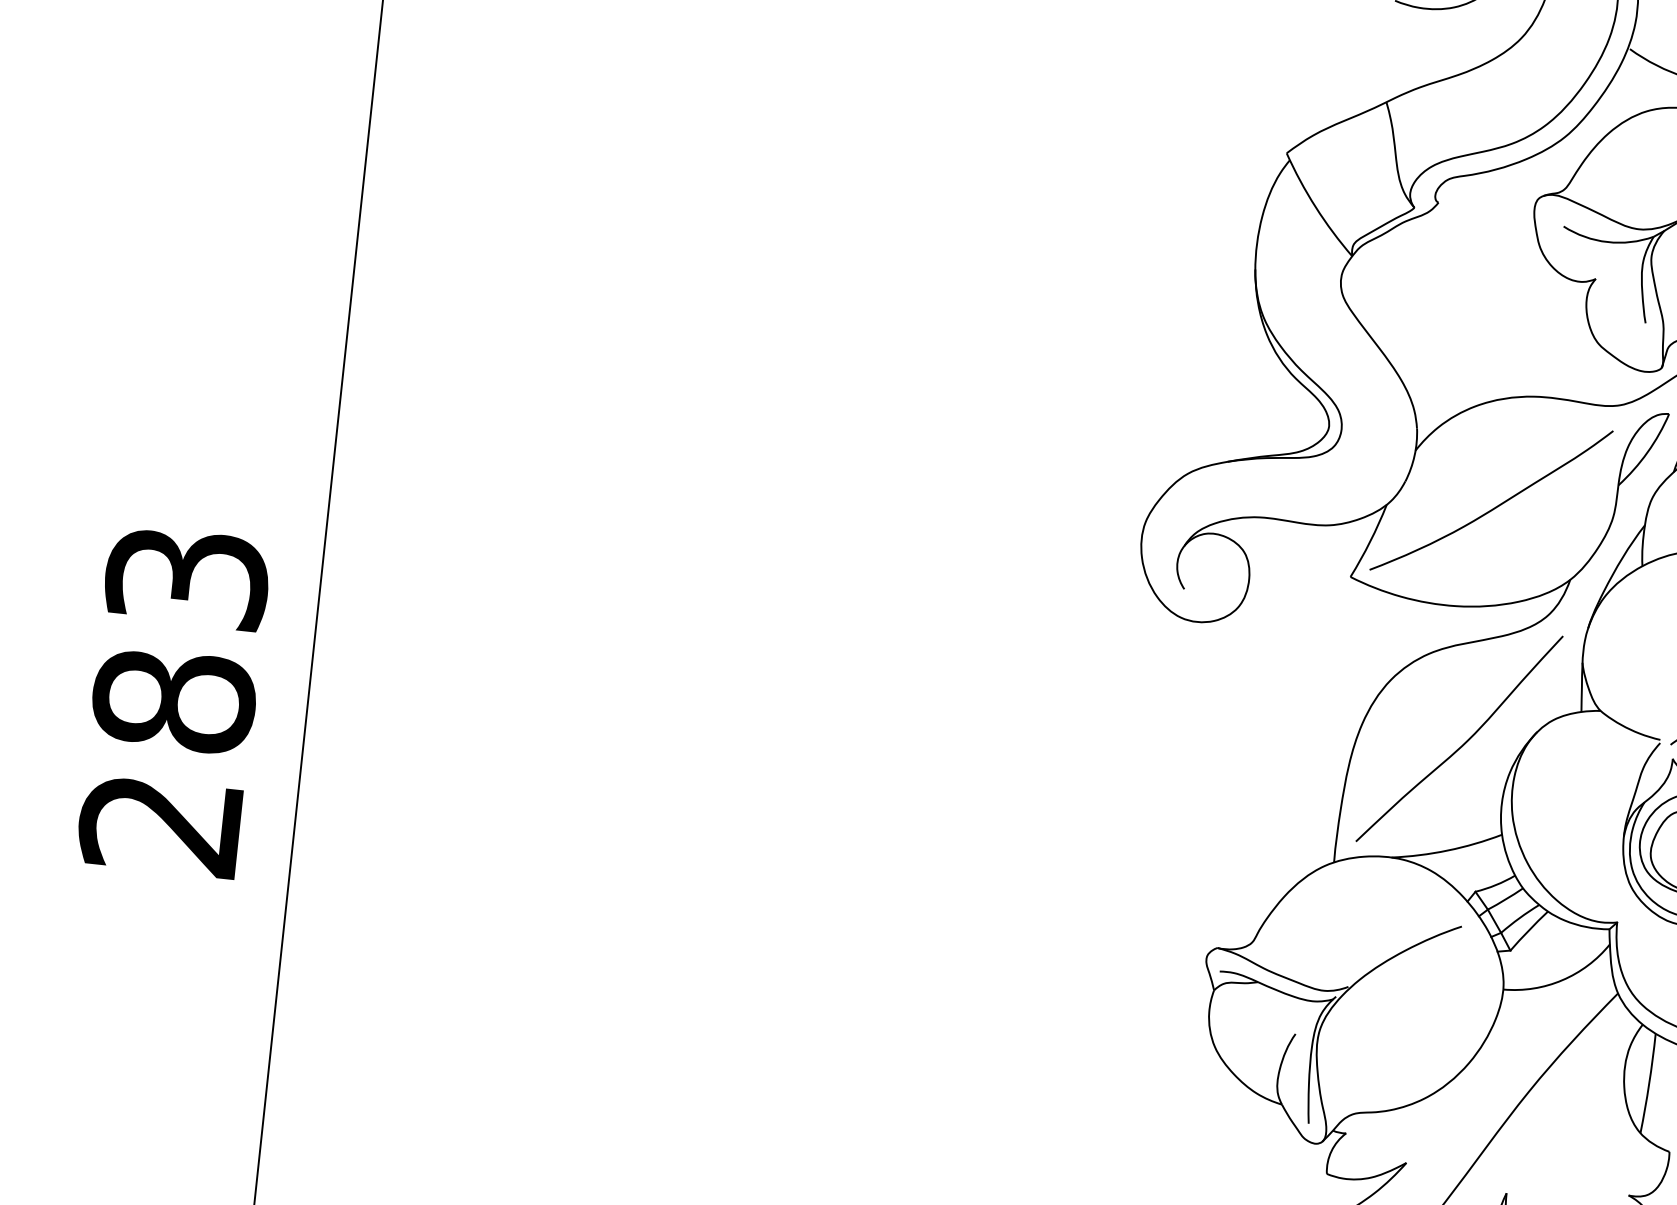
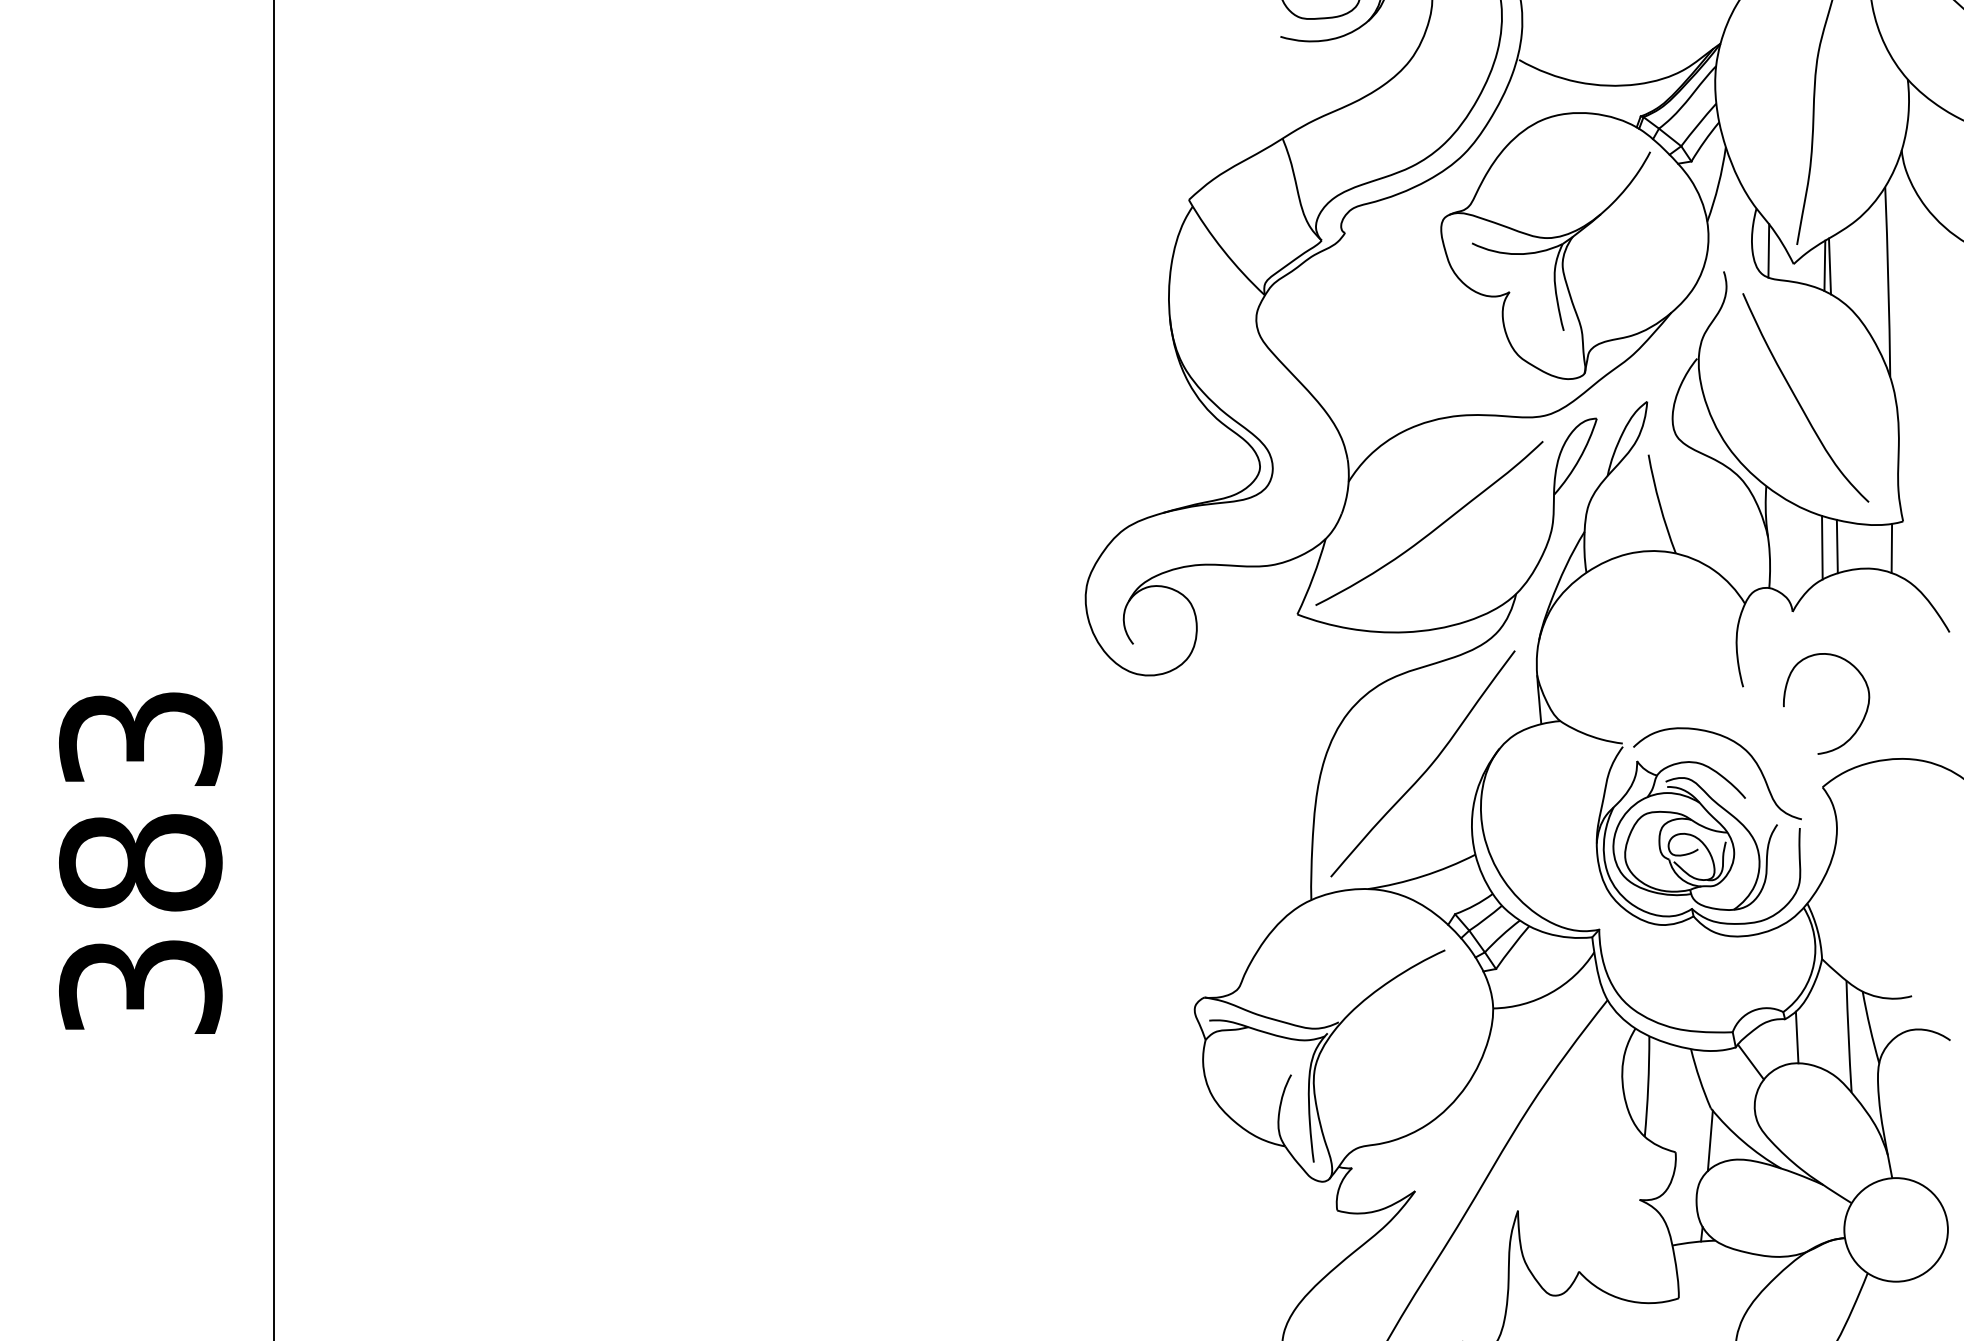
text: (160, 824) -> (140, 987), 283 -> 383

